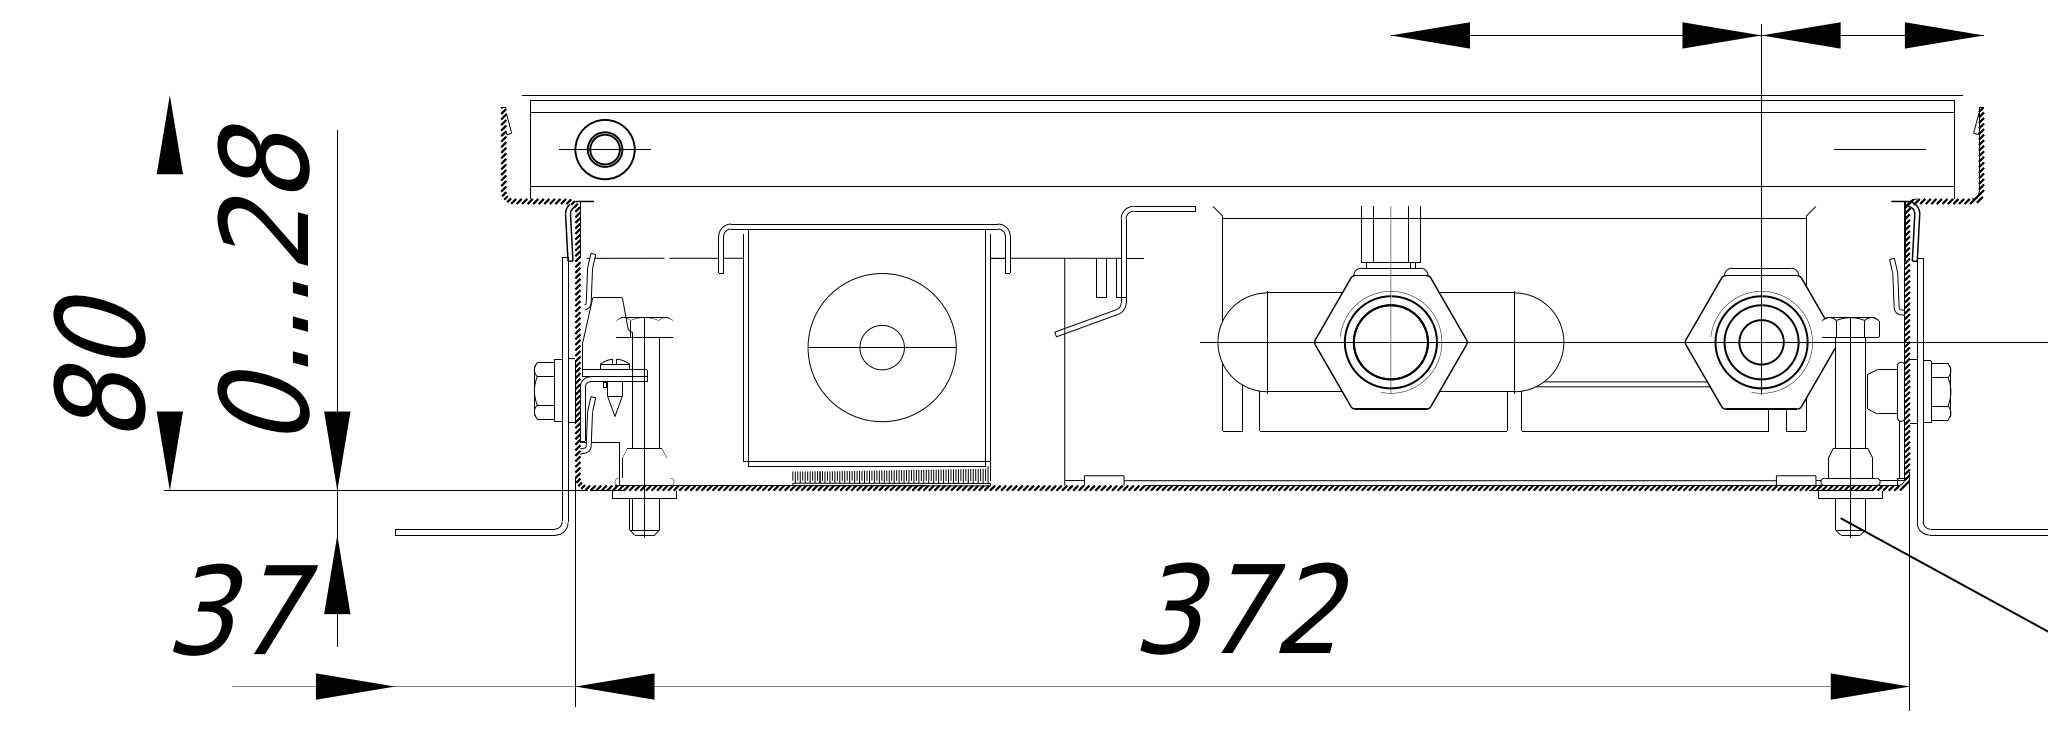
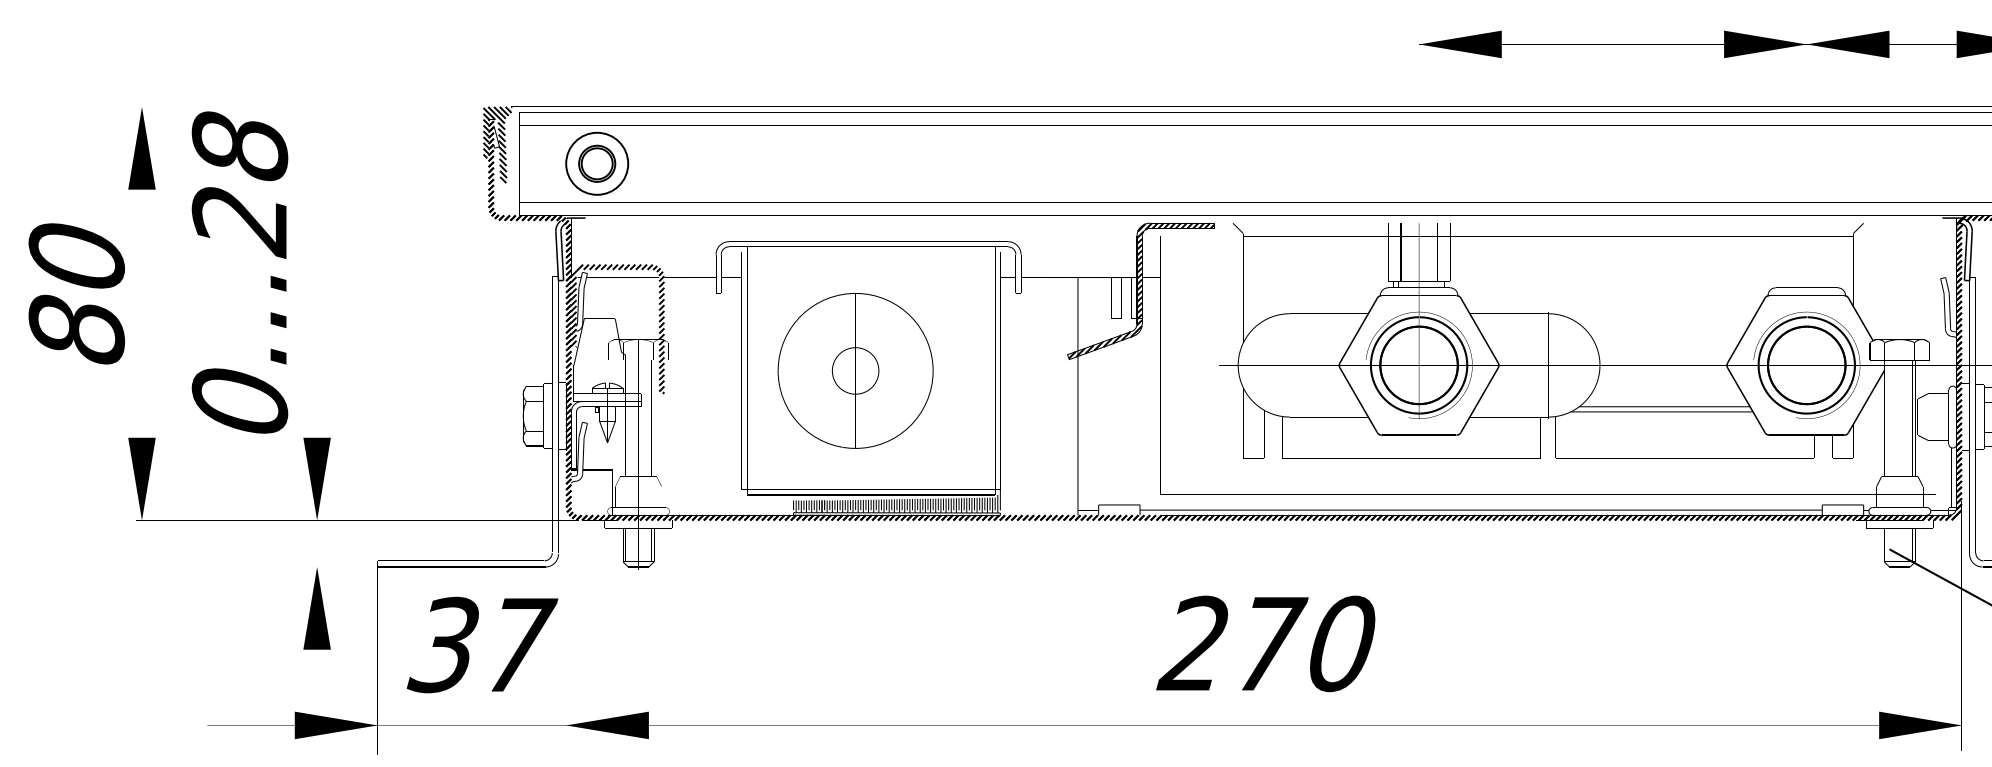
hatch: (509, 131) -> (497, 144), added
hatch: (1125, 270) -> (1141, 290), added
text: (263, 278) -> (239, 272), moved
hatch: (624, 307) -> (617, 328), added
circle: (1761, 342) -> (1806, 365), size x1.67
part: (881, 347) -> (854, 370), moved
text: (99, 362) -> (76, 293), moved
text: (1244, 608) -> (1265, 643), 372 -> 270
text: (245, 609) -> (482, 644), moved

